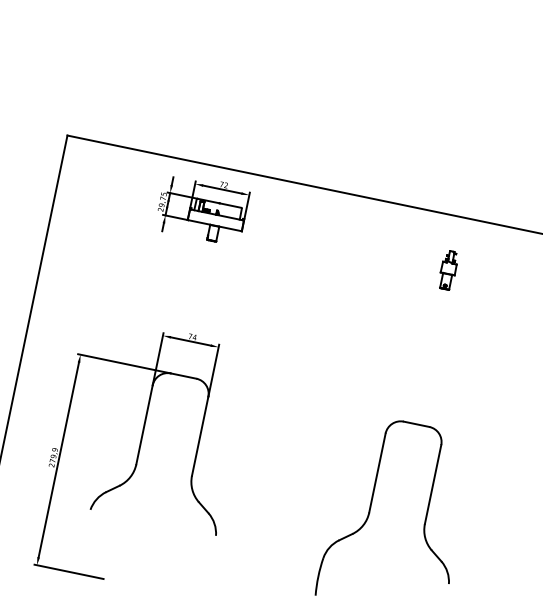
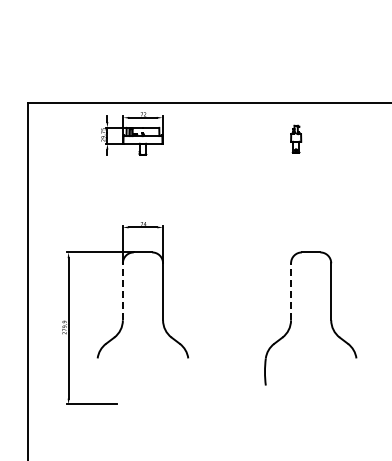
part: (449, 269) -> (296, 138), moved
line: (144, 424) -> (122, 291), solid -> dashed
line: (378, 472) -> (291, 291), solid -> dashed

